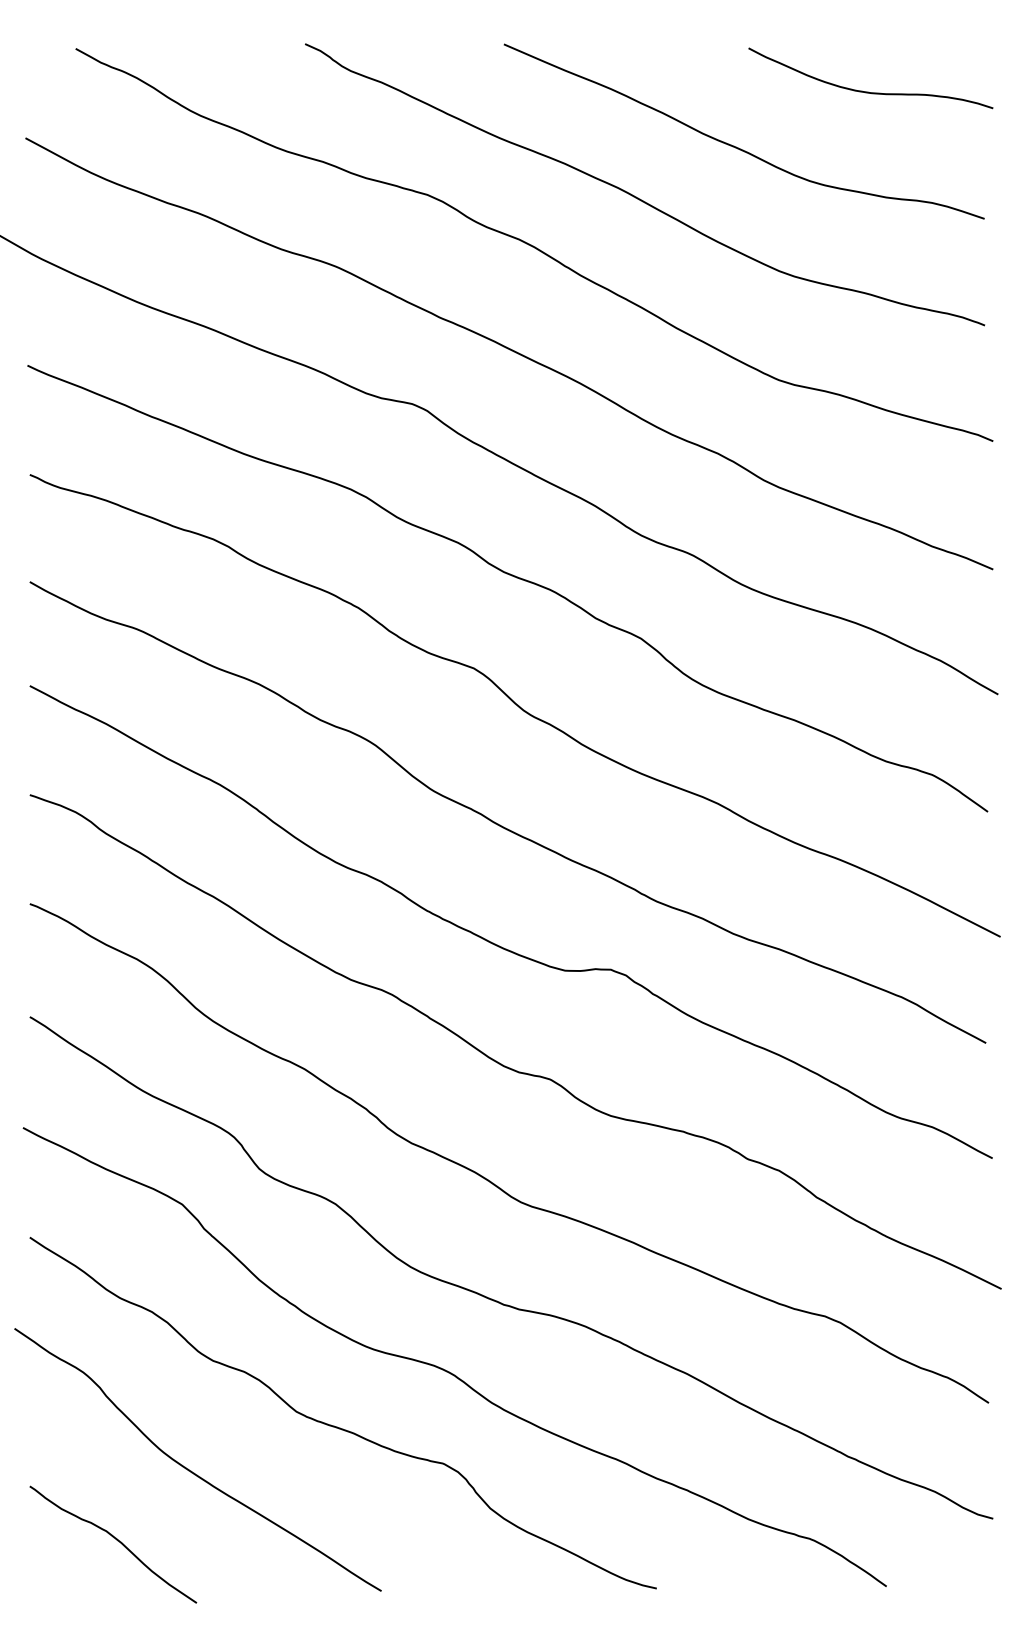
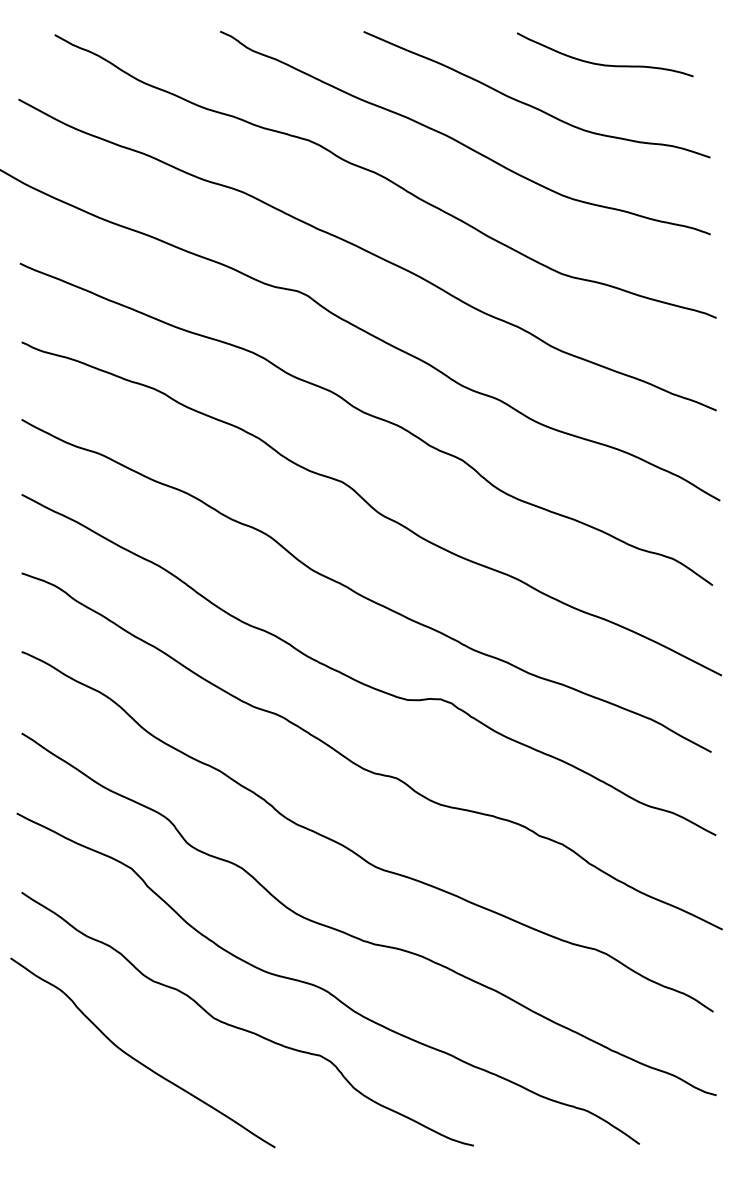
curve: (868, 91) -> (603, 64), moved
curve: (116, 1540) -> (84, 1111), removed

